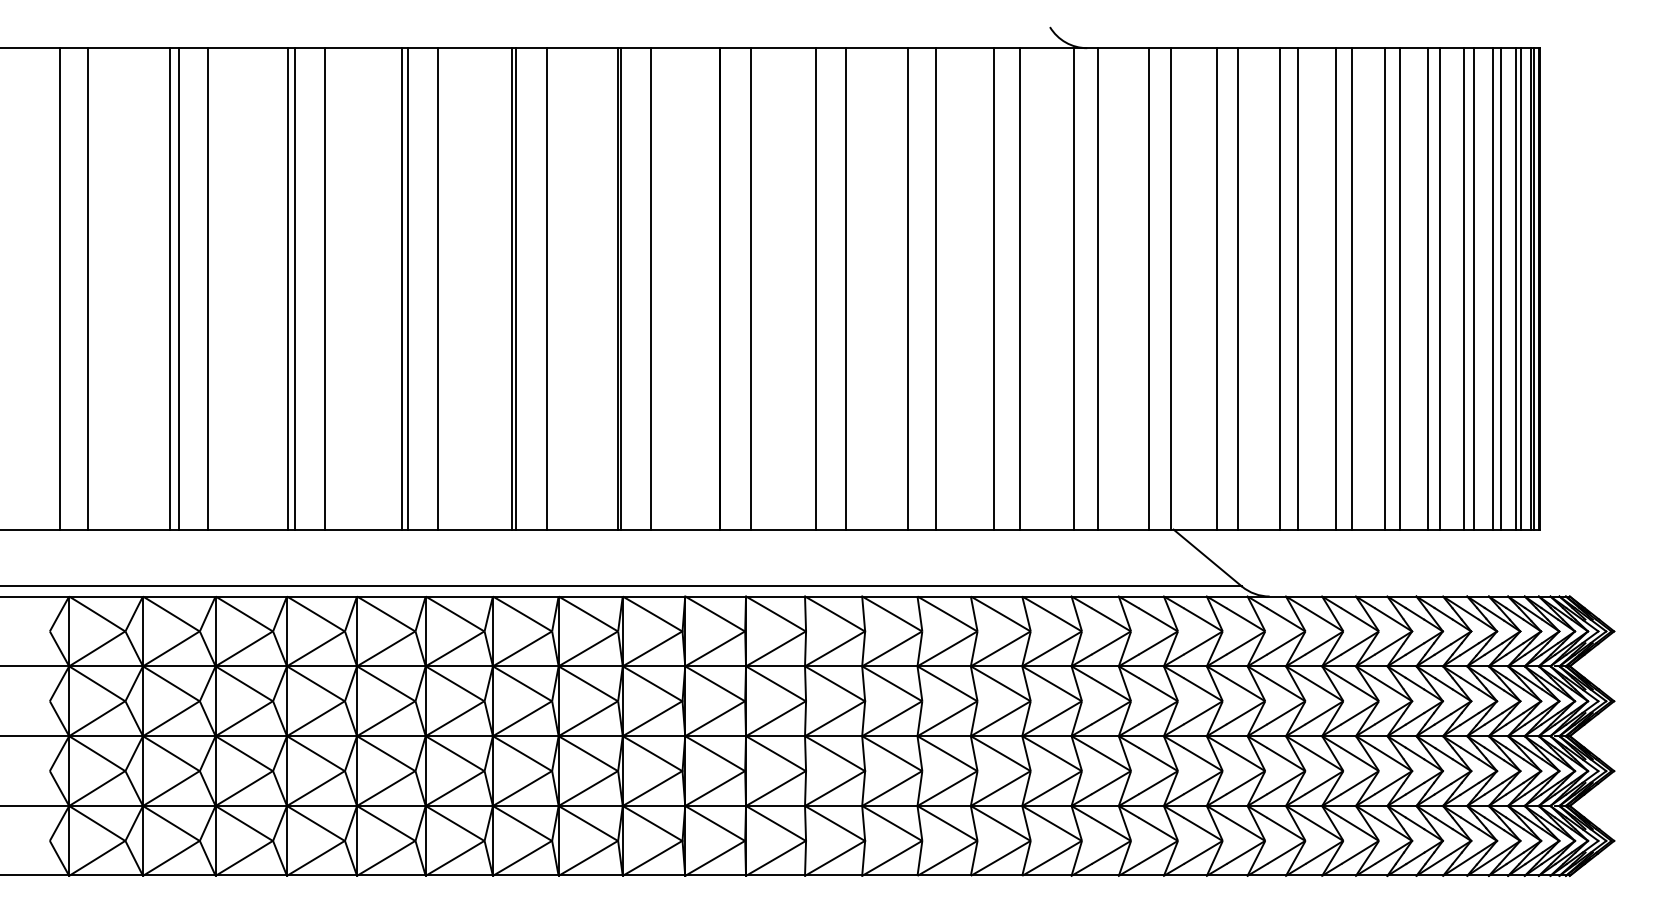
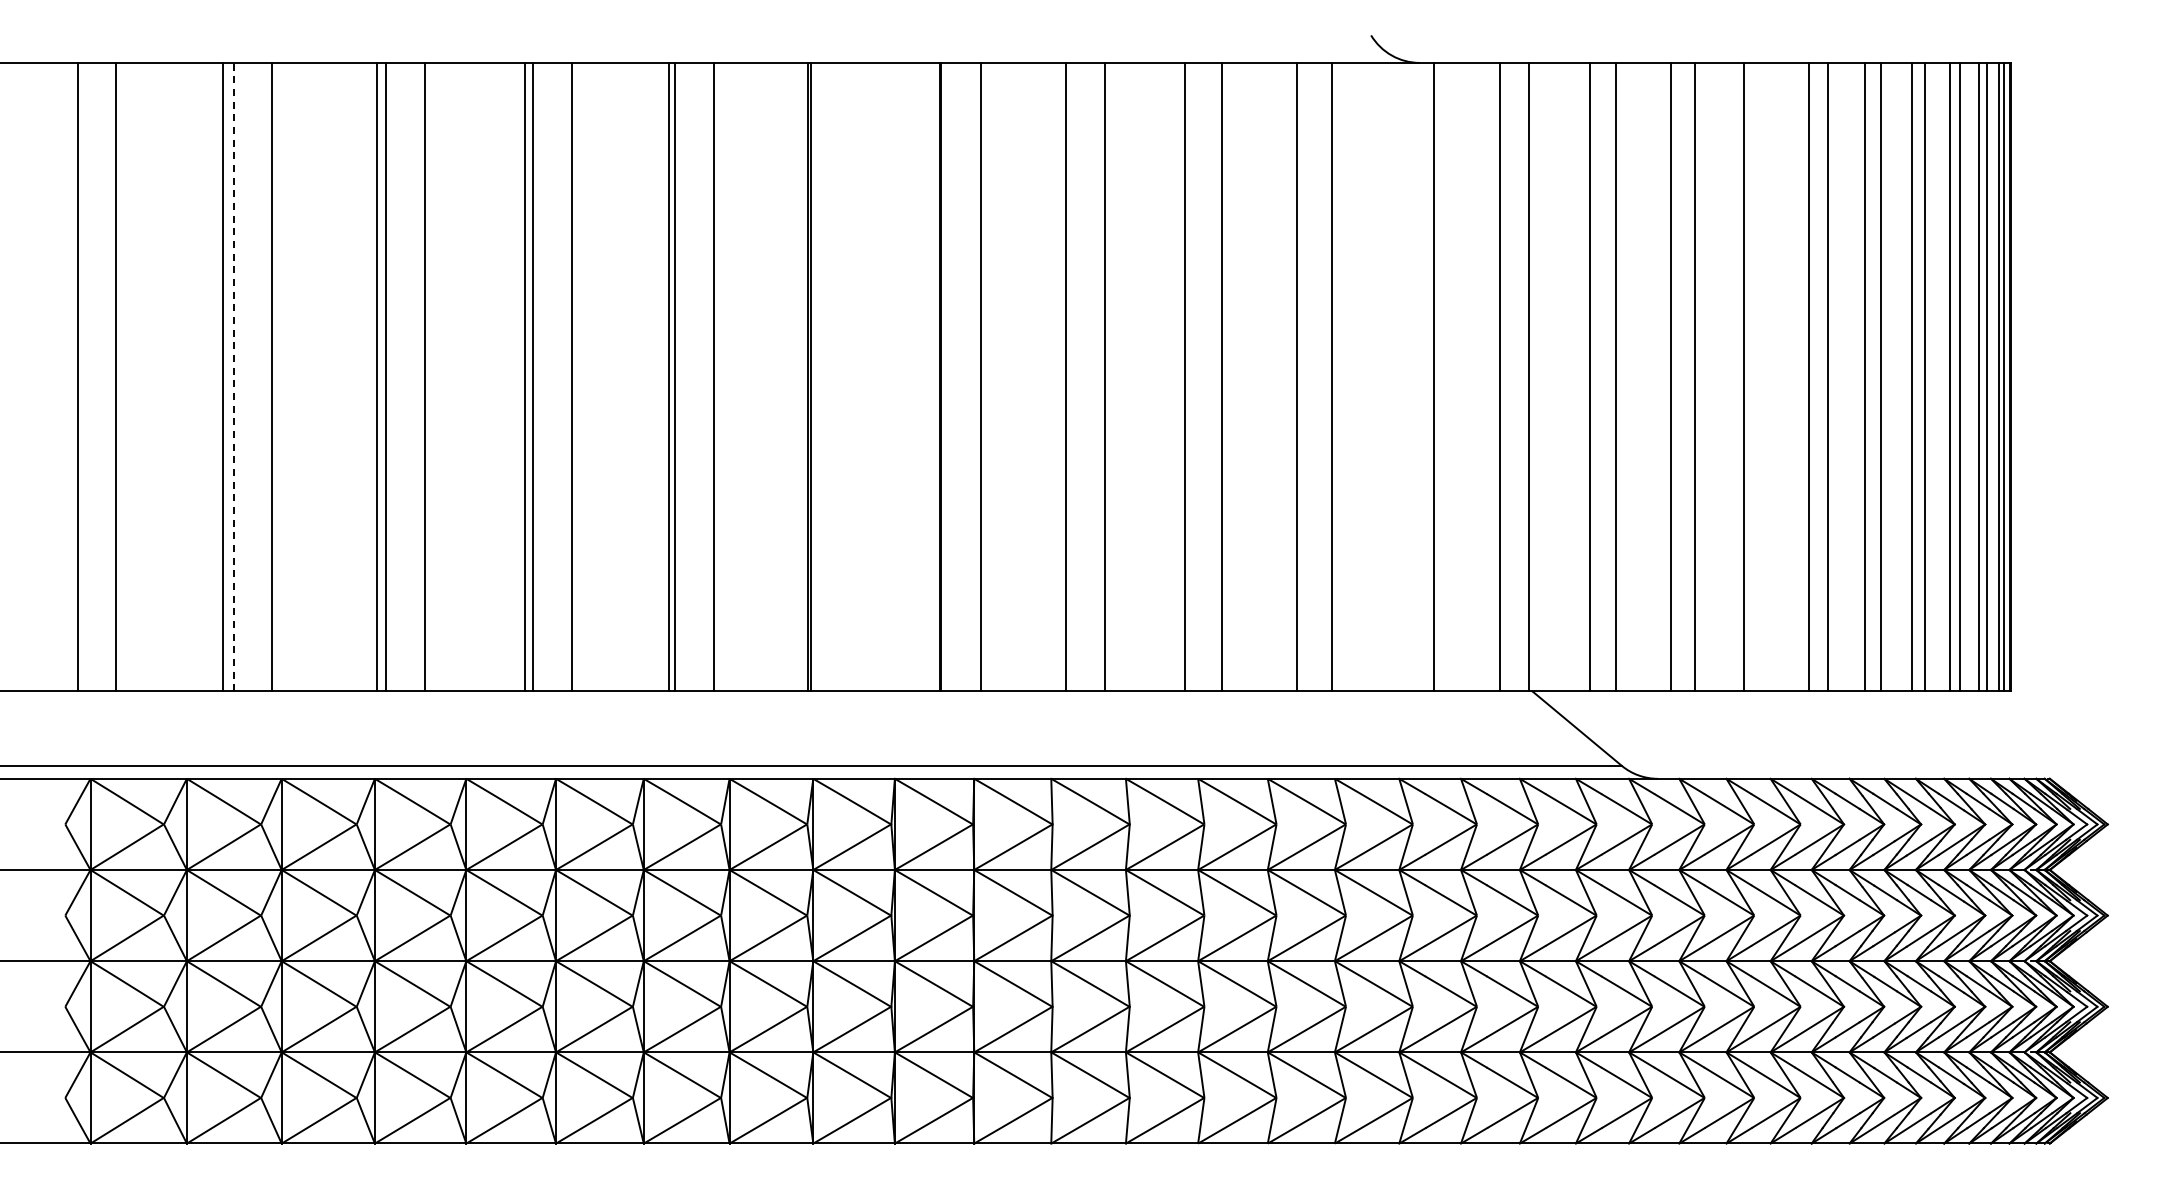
line: (179, 288) -> (234, 376), solid -> dashed
line: (651, 288) -> (850, 376), removed
line: (1074, 288) -> (1402, 376), removed
line: (1352, 288) -> (1765, 376), removed

